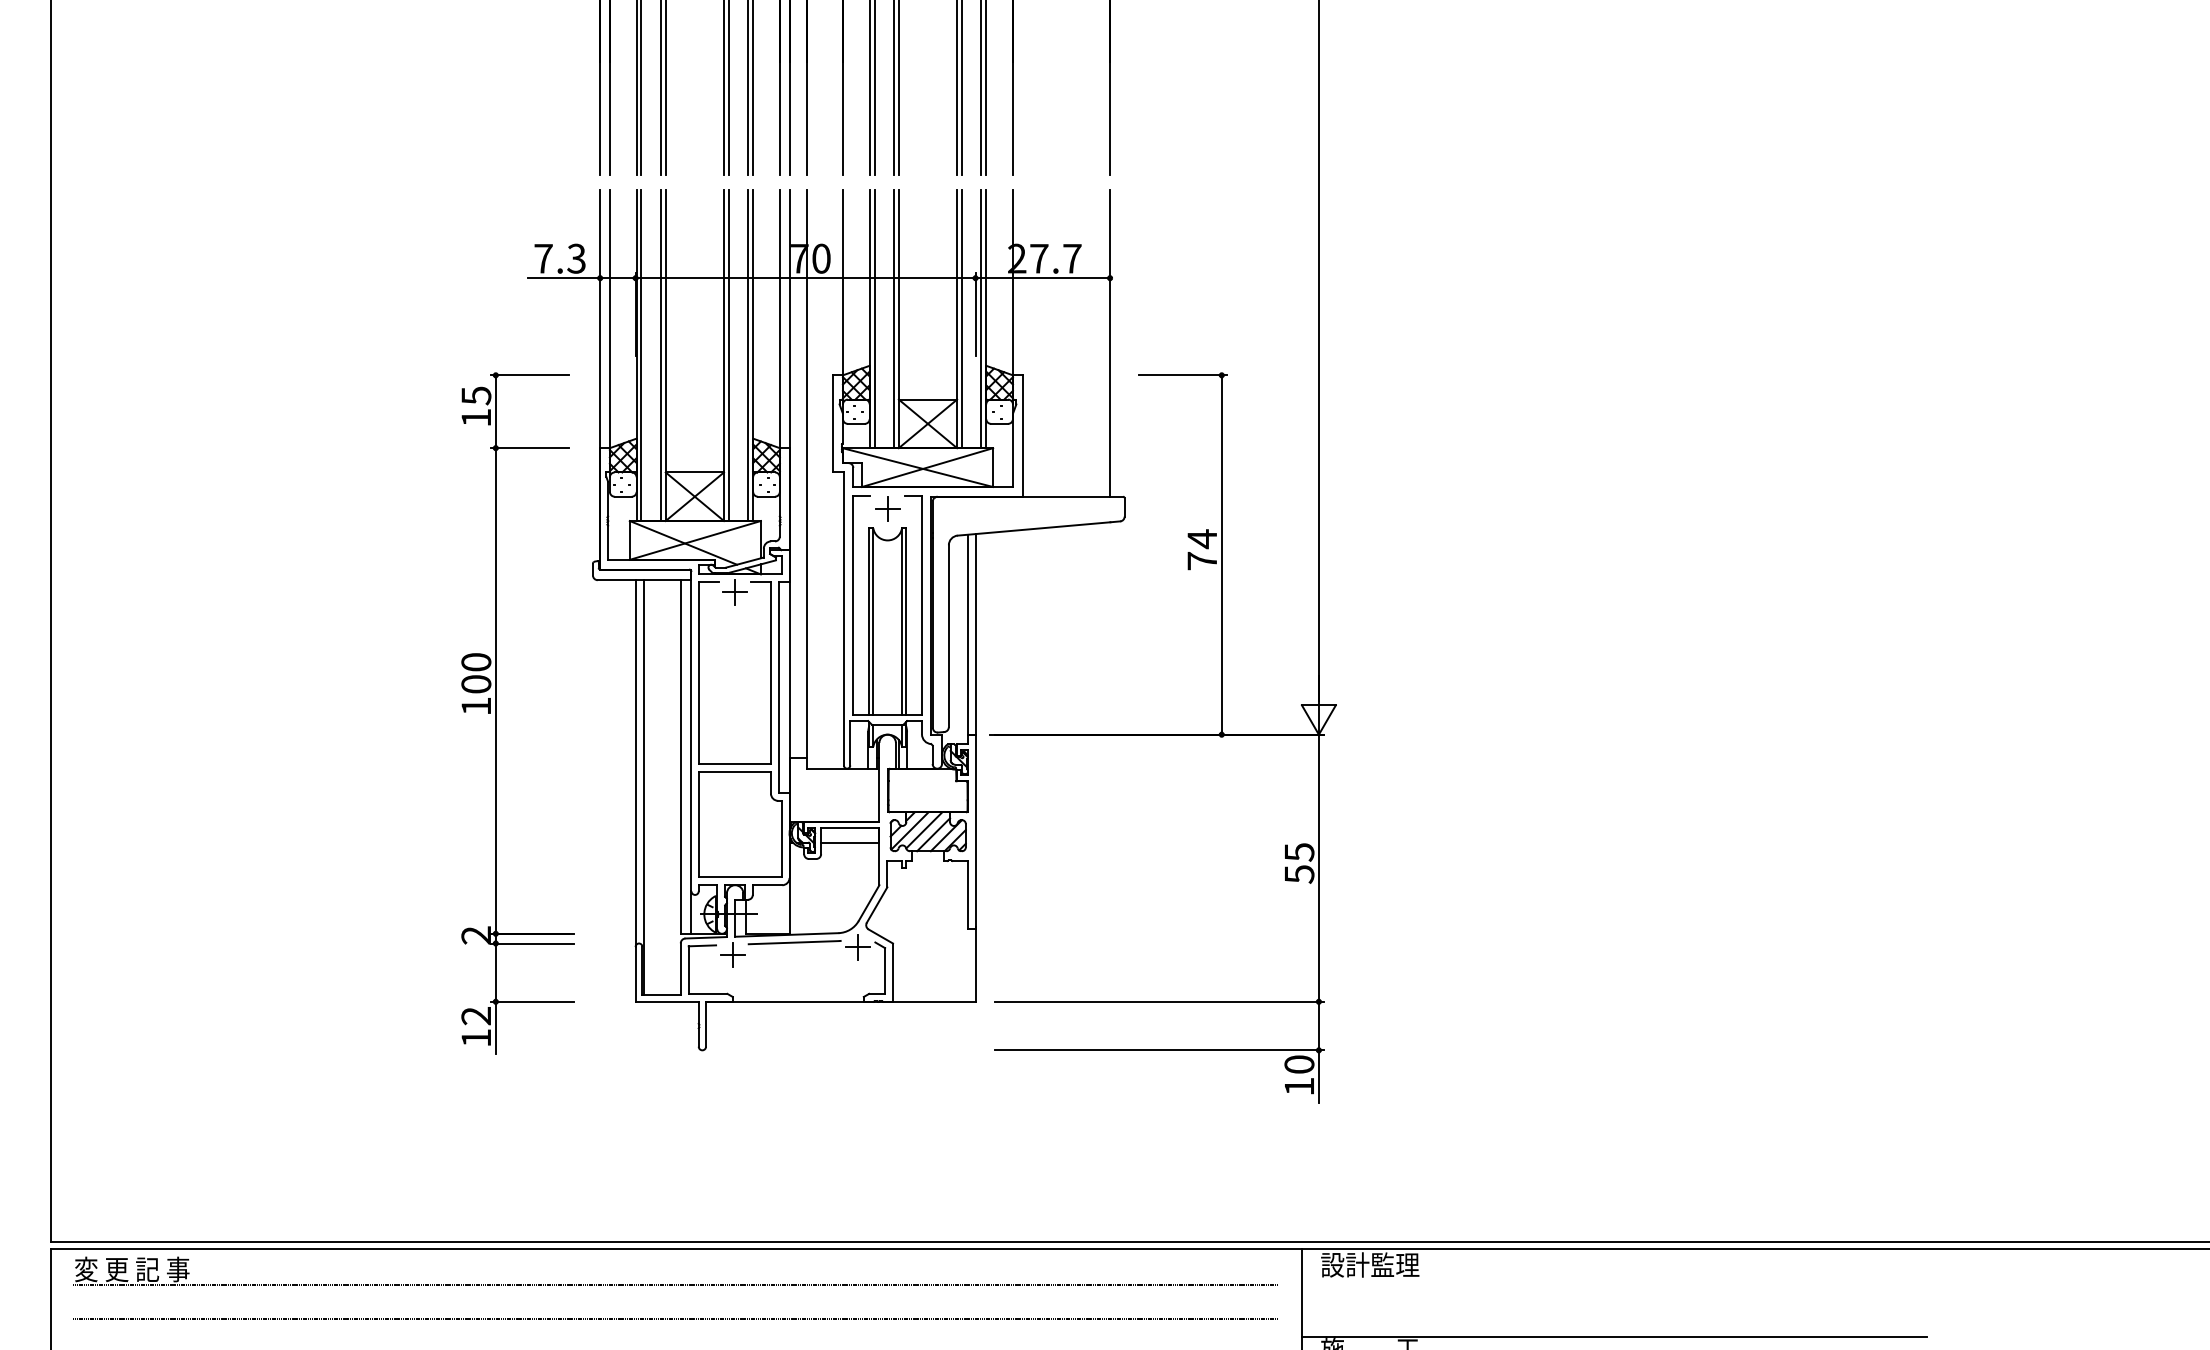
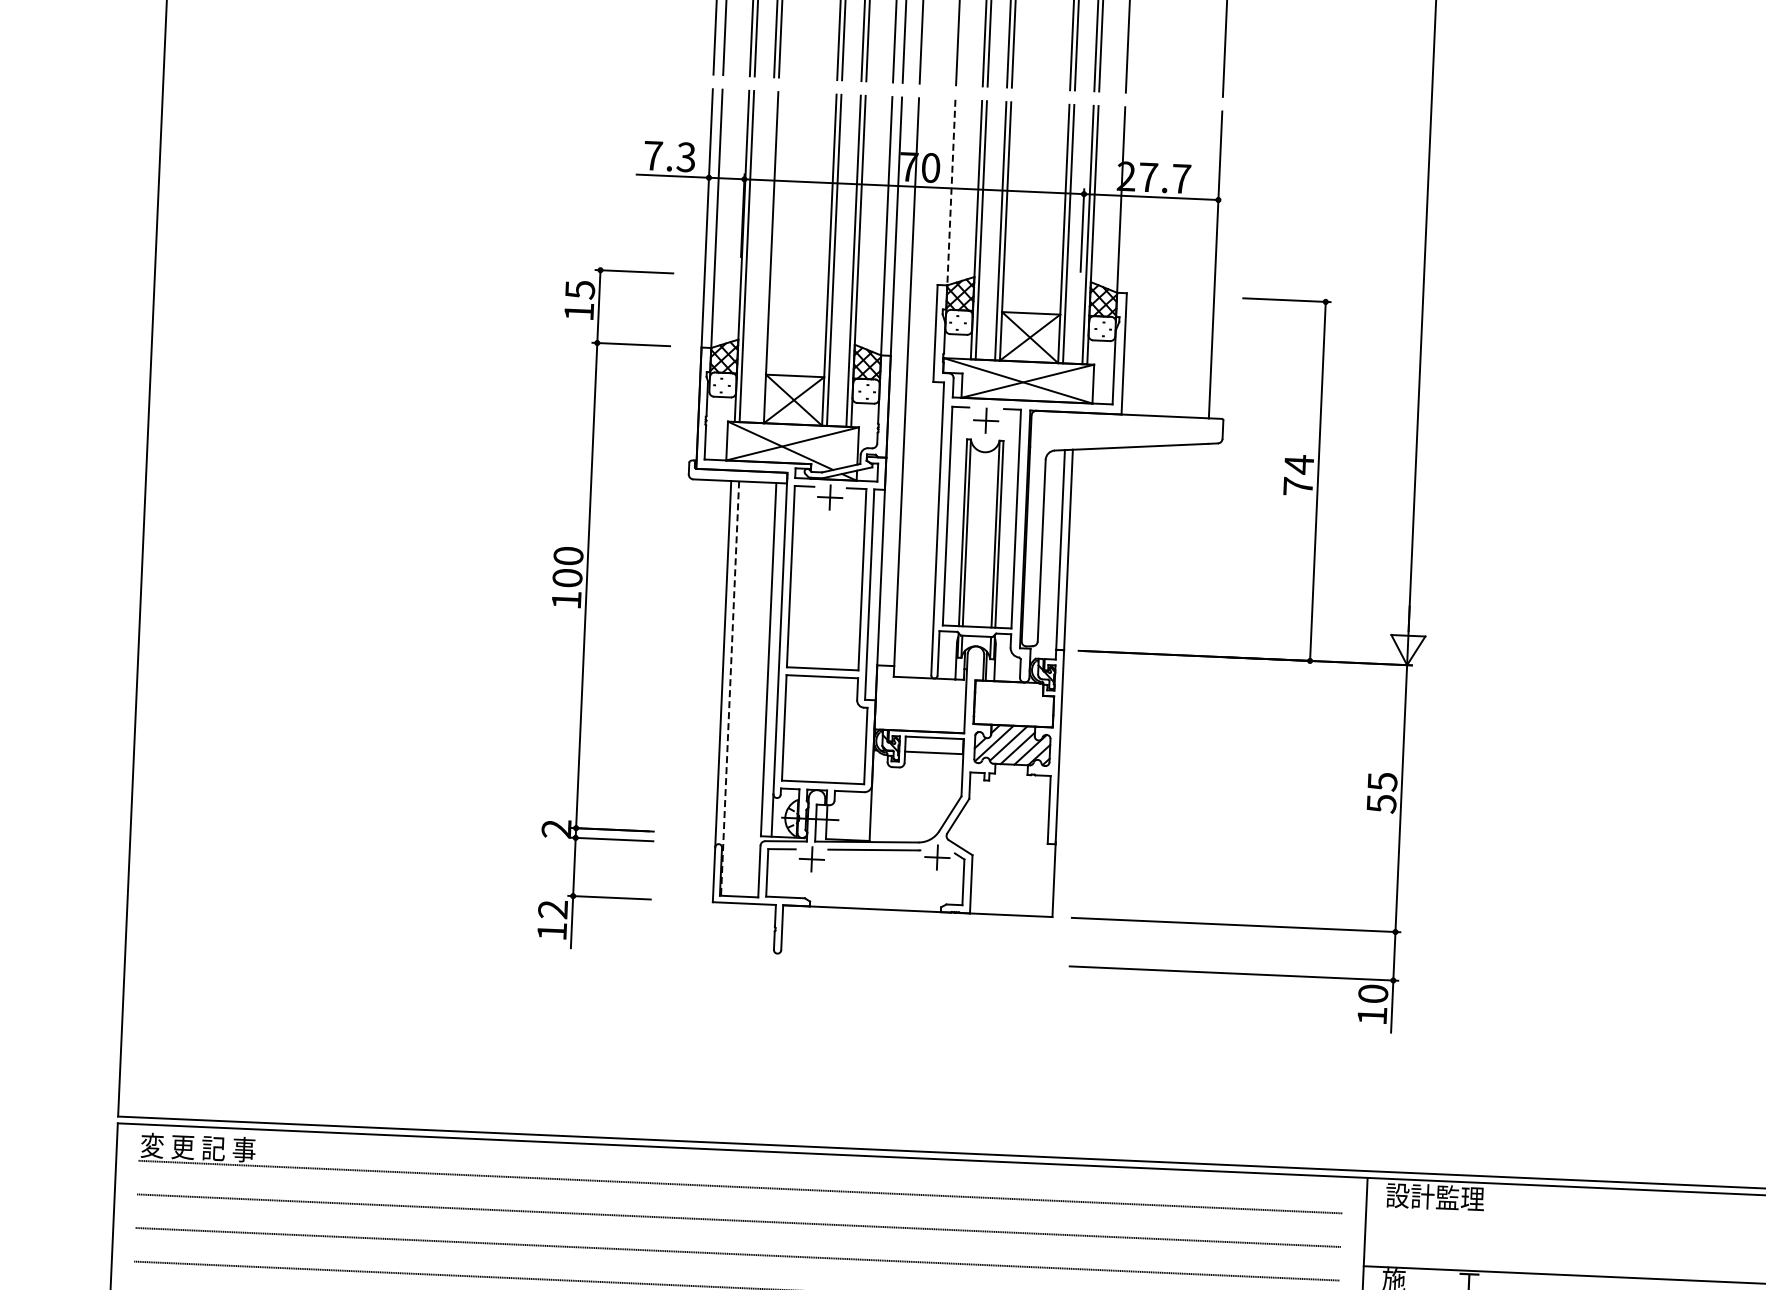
line: (842, 284) -> (950, 194), solid -> dashed
line: (660, 355) -> (765, 257), removed
line: (643, 788) -> (730, 689), solid -> dashed

